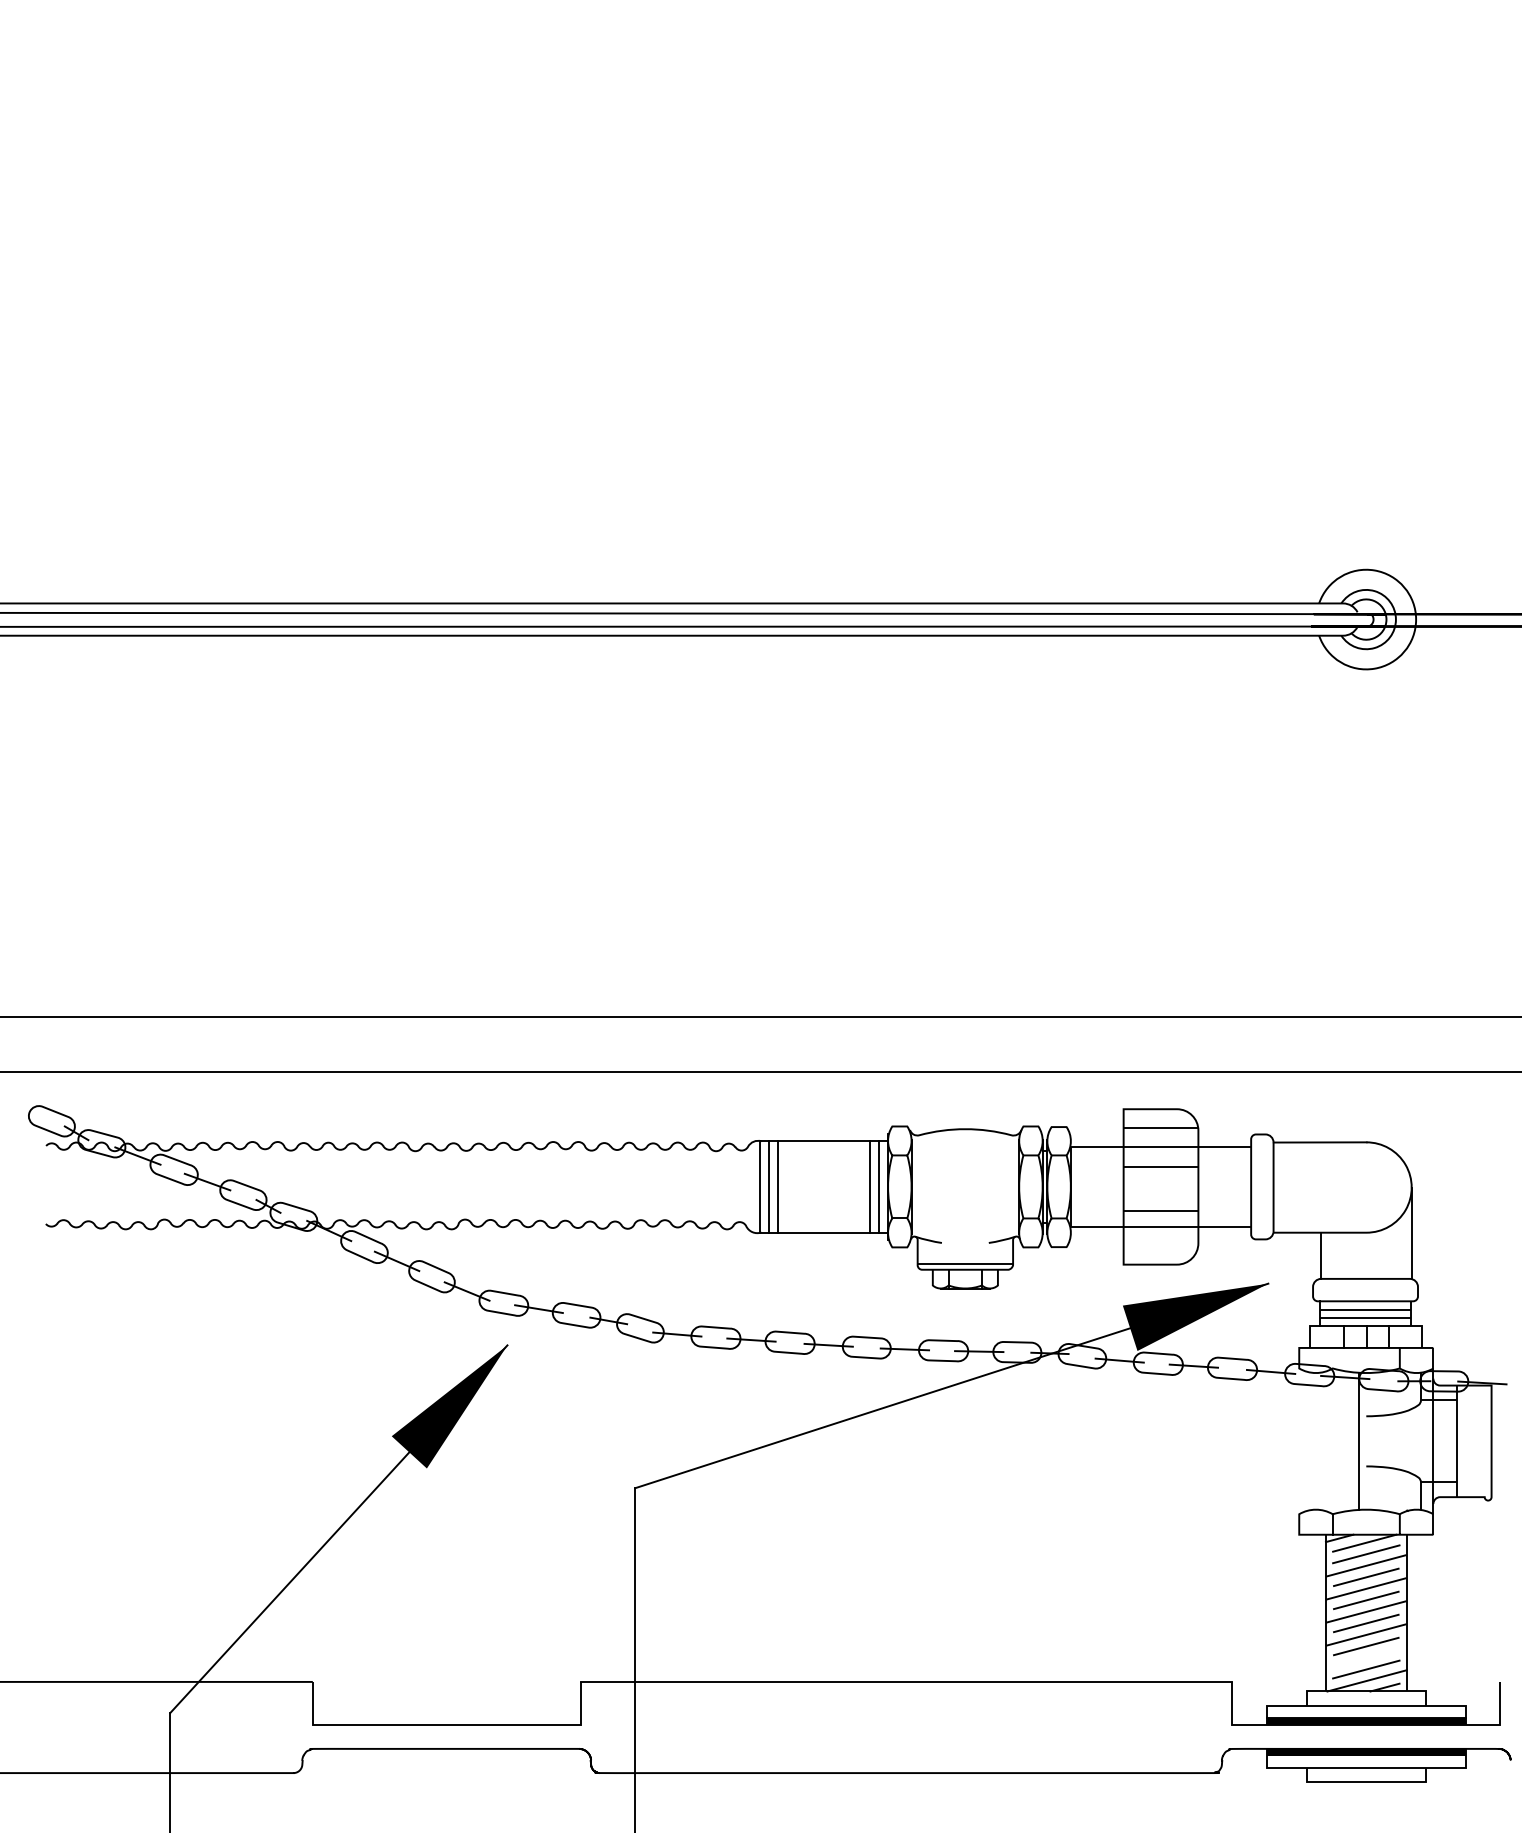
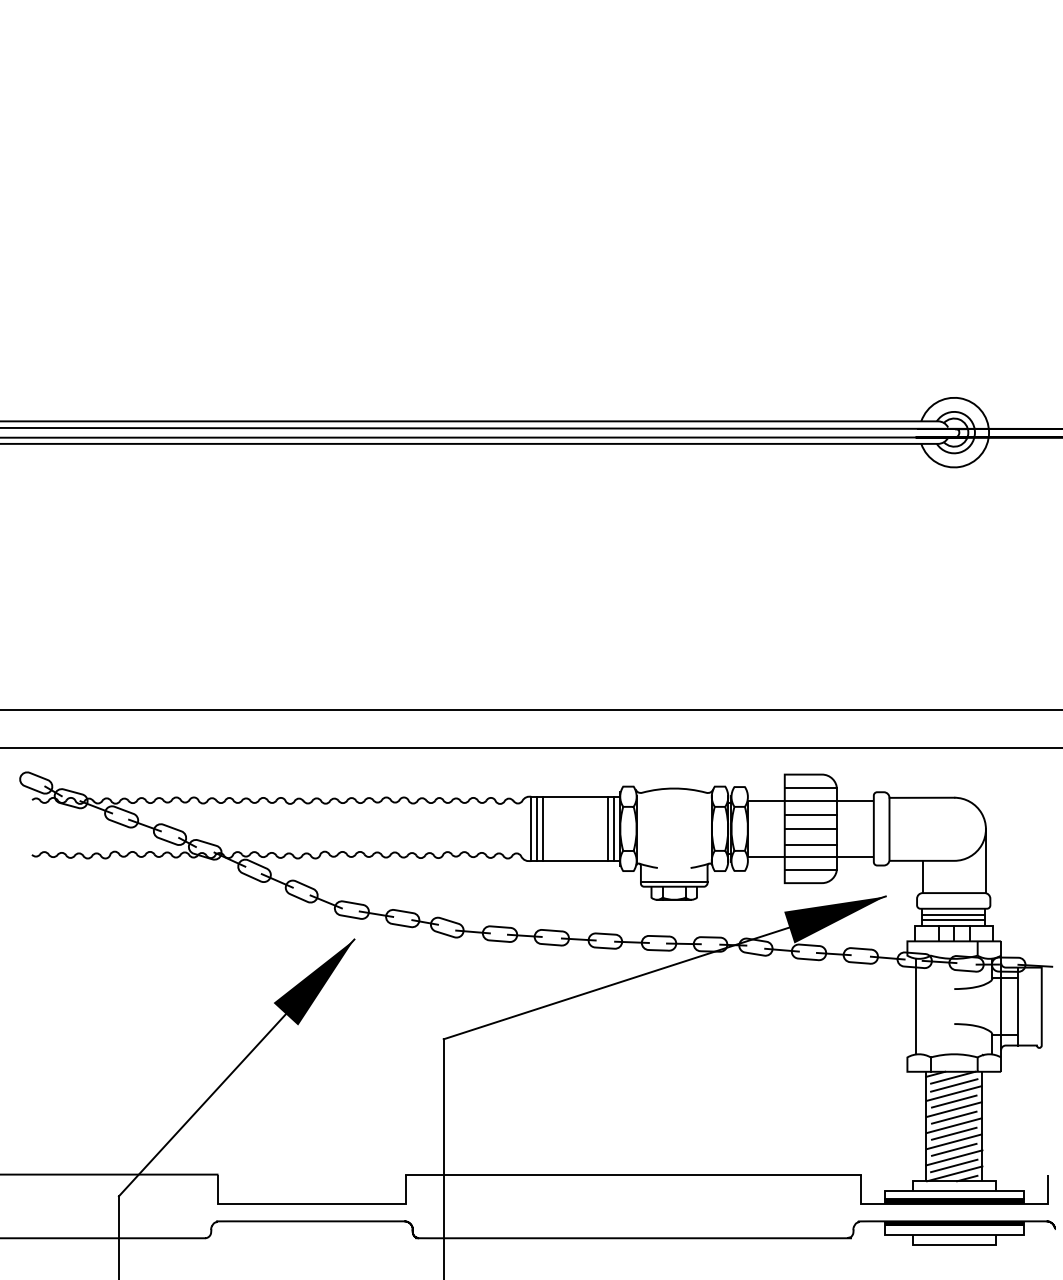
line: (1160, 1186) -> (810, 828), added
line: (1160, 1245) -> (810, 869), added
line: (1359, 1441) -> (916, 1006), moved
line: (1366, 1657) -> (954, 1157), added

